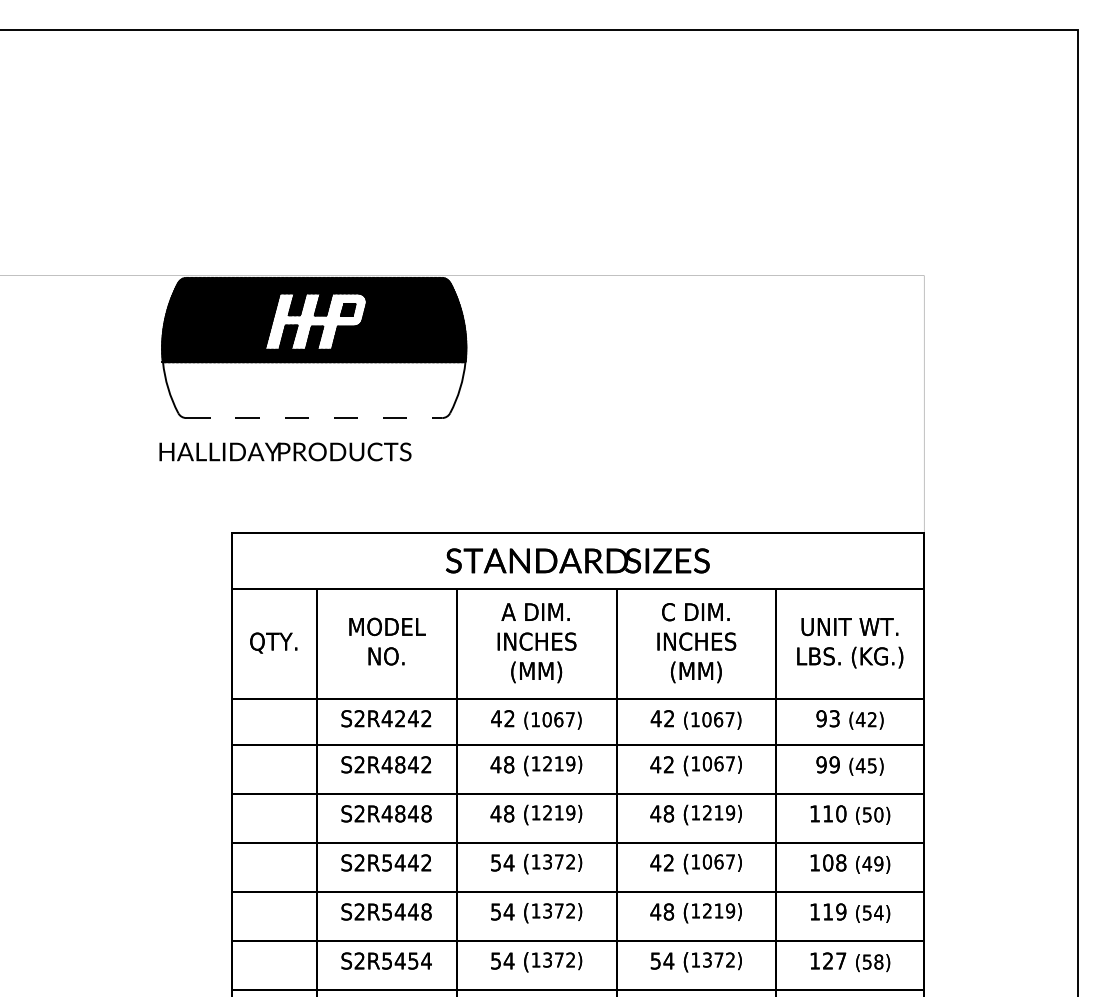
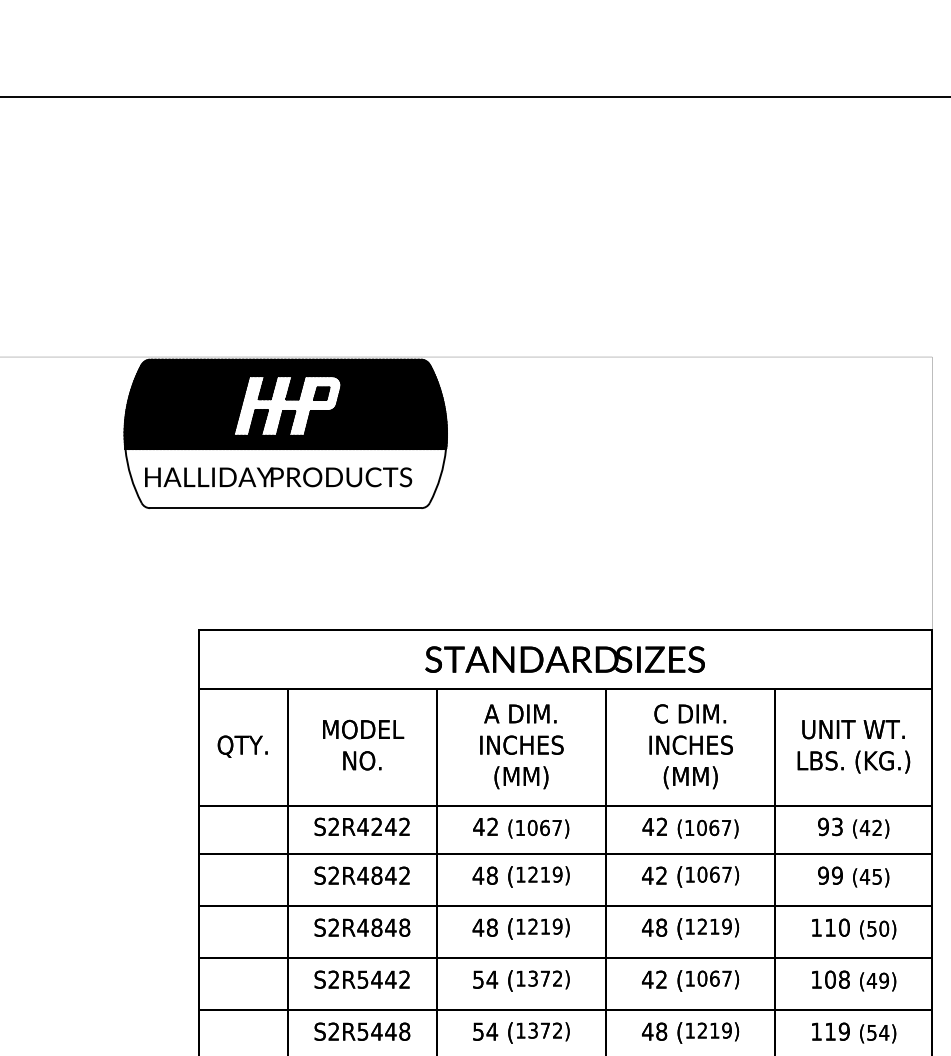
line: (314, 418) -> (286, 508), dashed -> solid
text: (285, 451) -> (278, 476), moved

